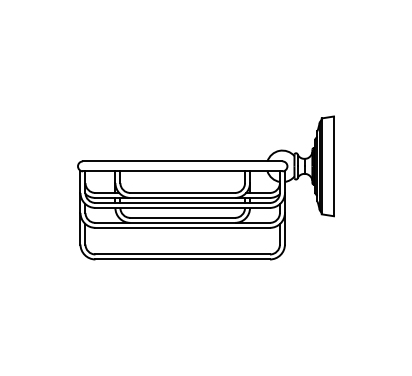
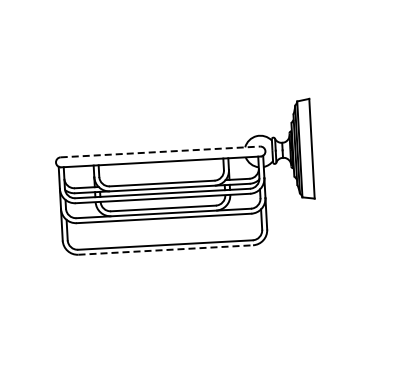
line: (182, 161) -> (160, 152), solid -> dashed
line: (183, 259) -> (166, 250), solid -> dashed

